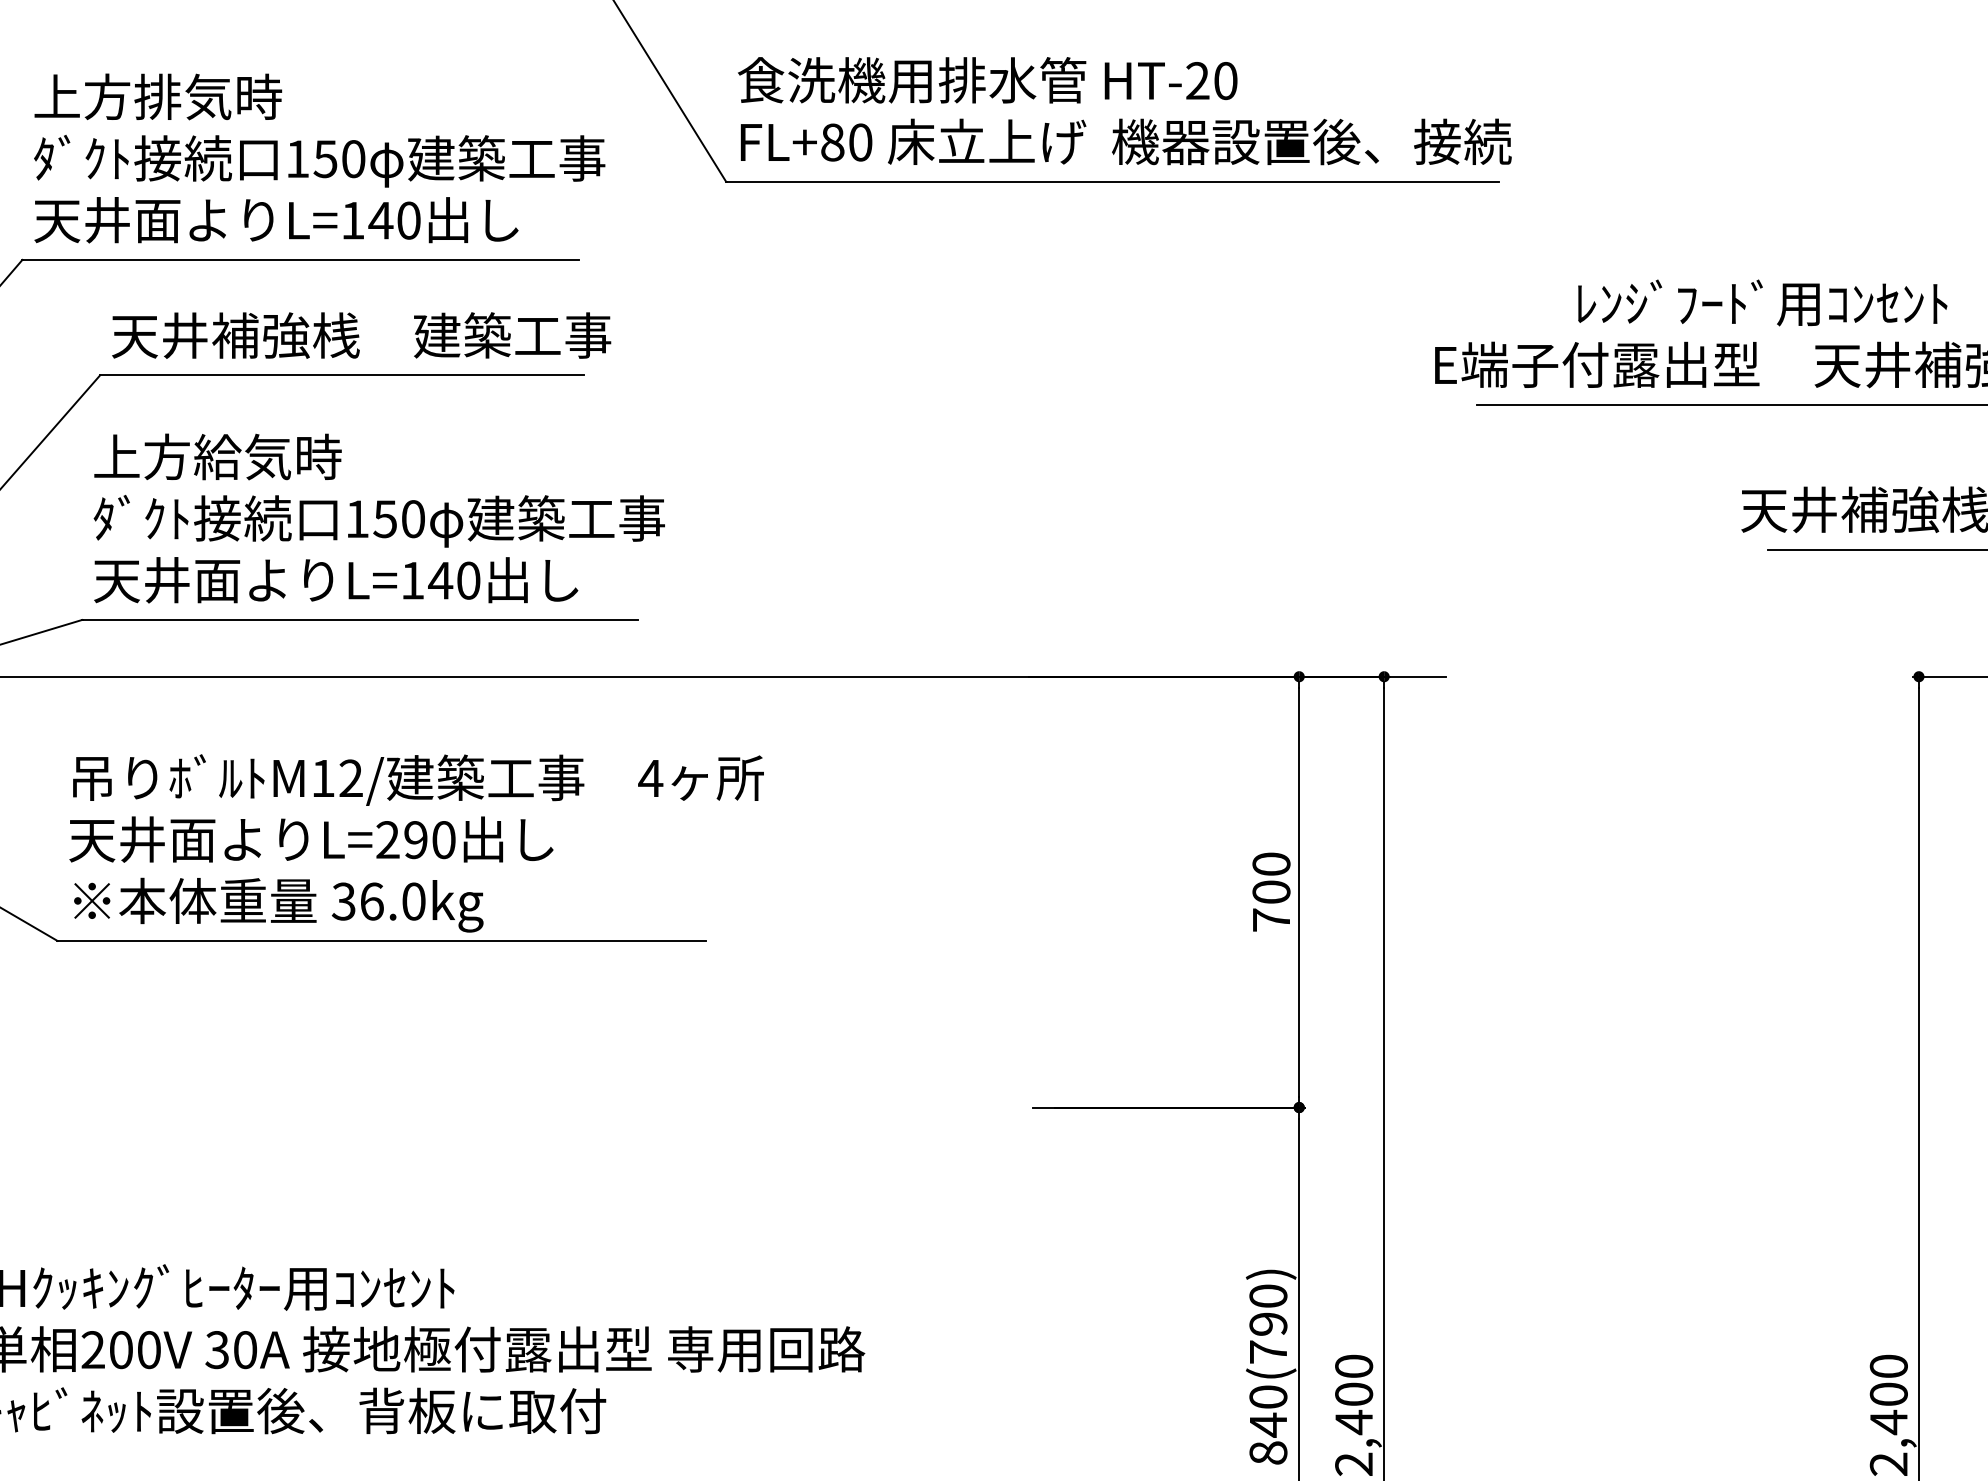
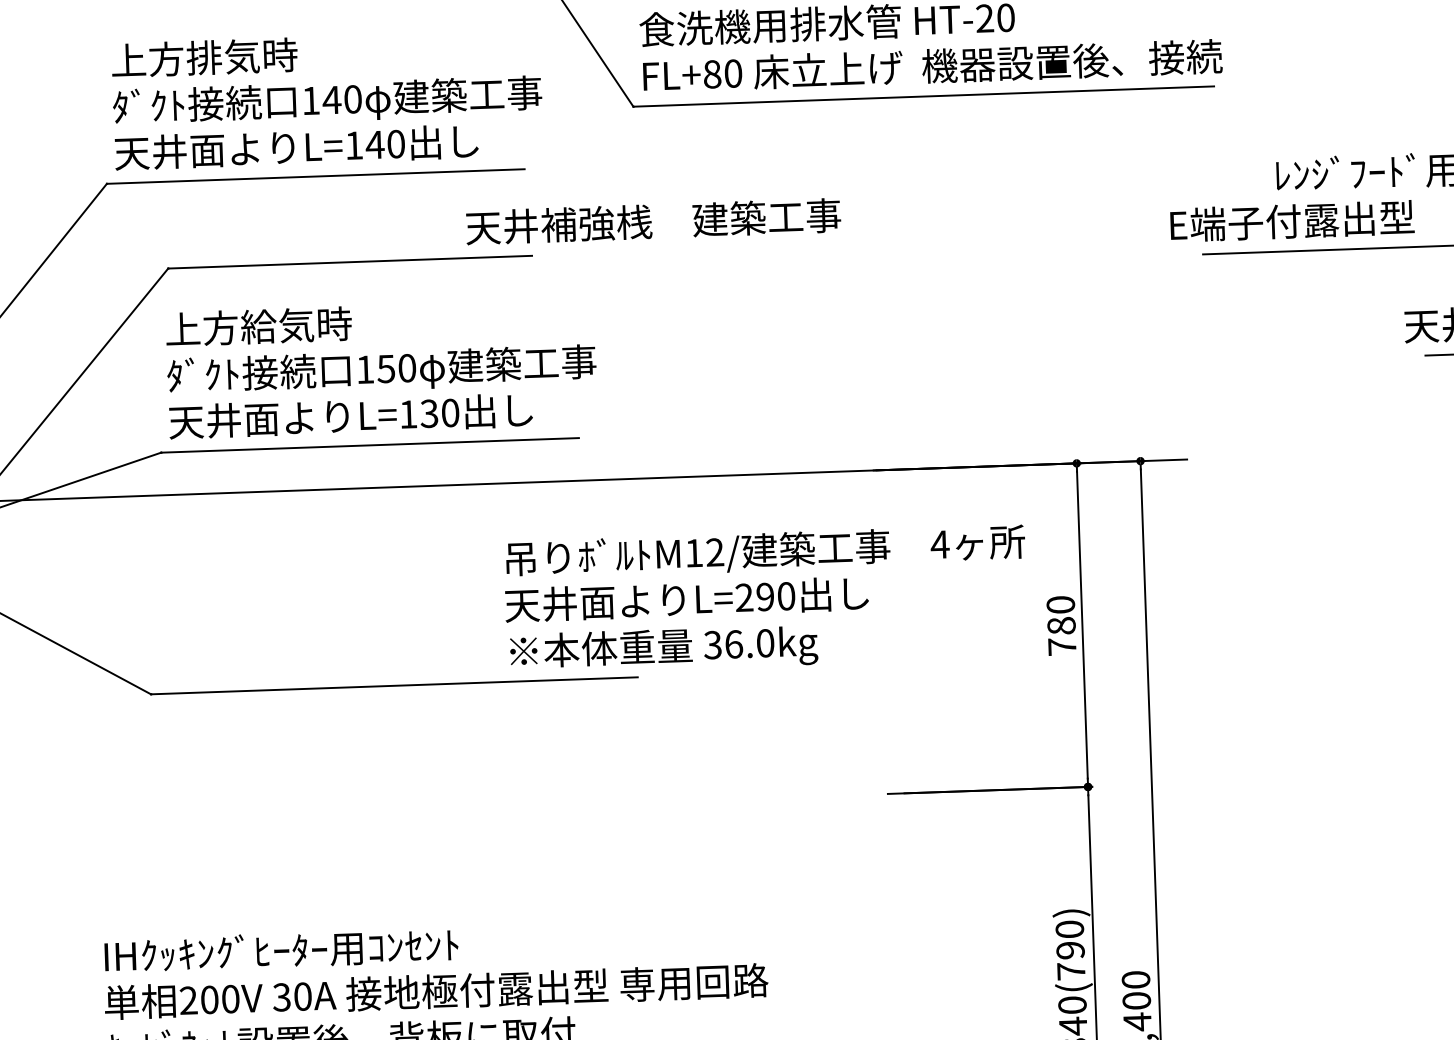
text: (325, 159) -> (331, 100), 150 -> 140
text: (361, 335) -> (653, 221), moved
text: (440, 580) -> (429, 413), L=140 -> L=130
text: (416, 843) -> (765, 599), moved
text: (1271, 891) -> (1061, 625), 700 -> 780

